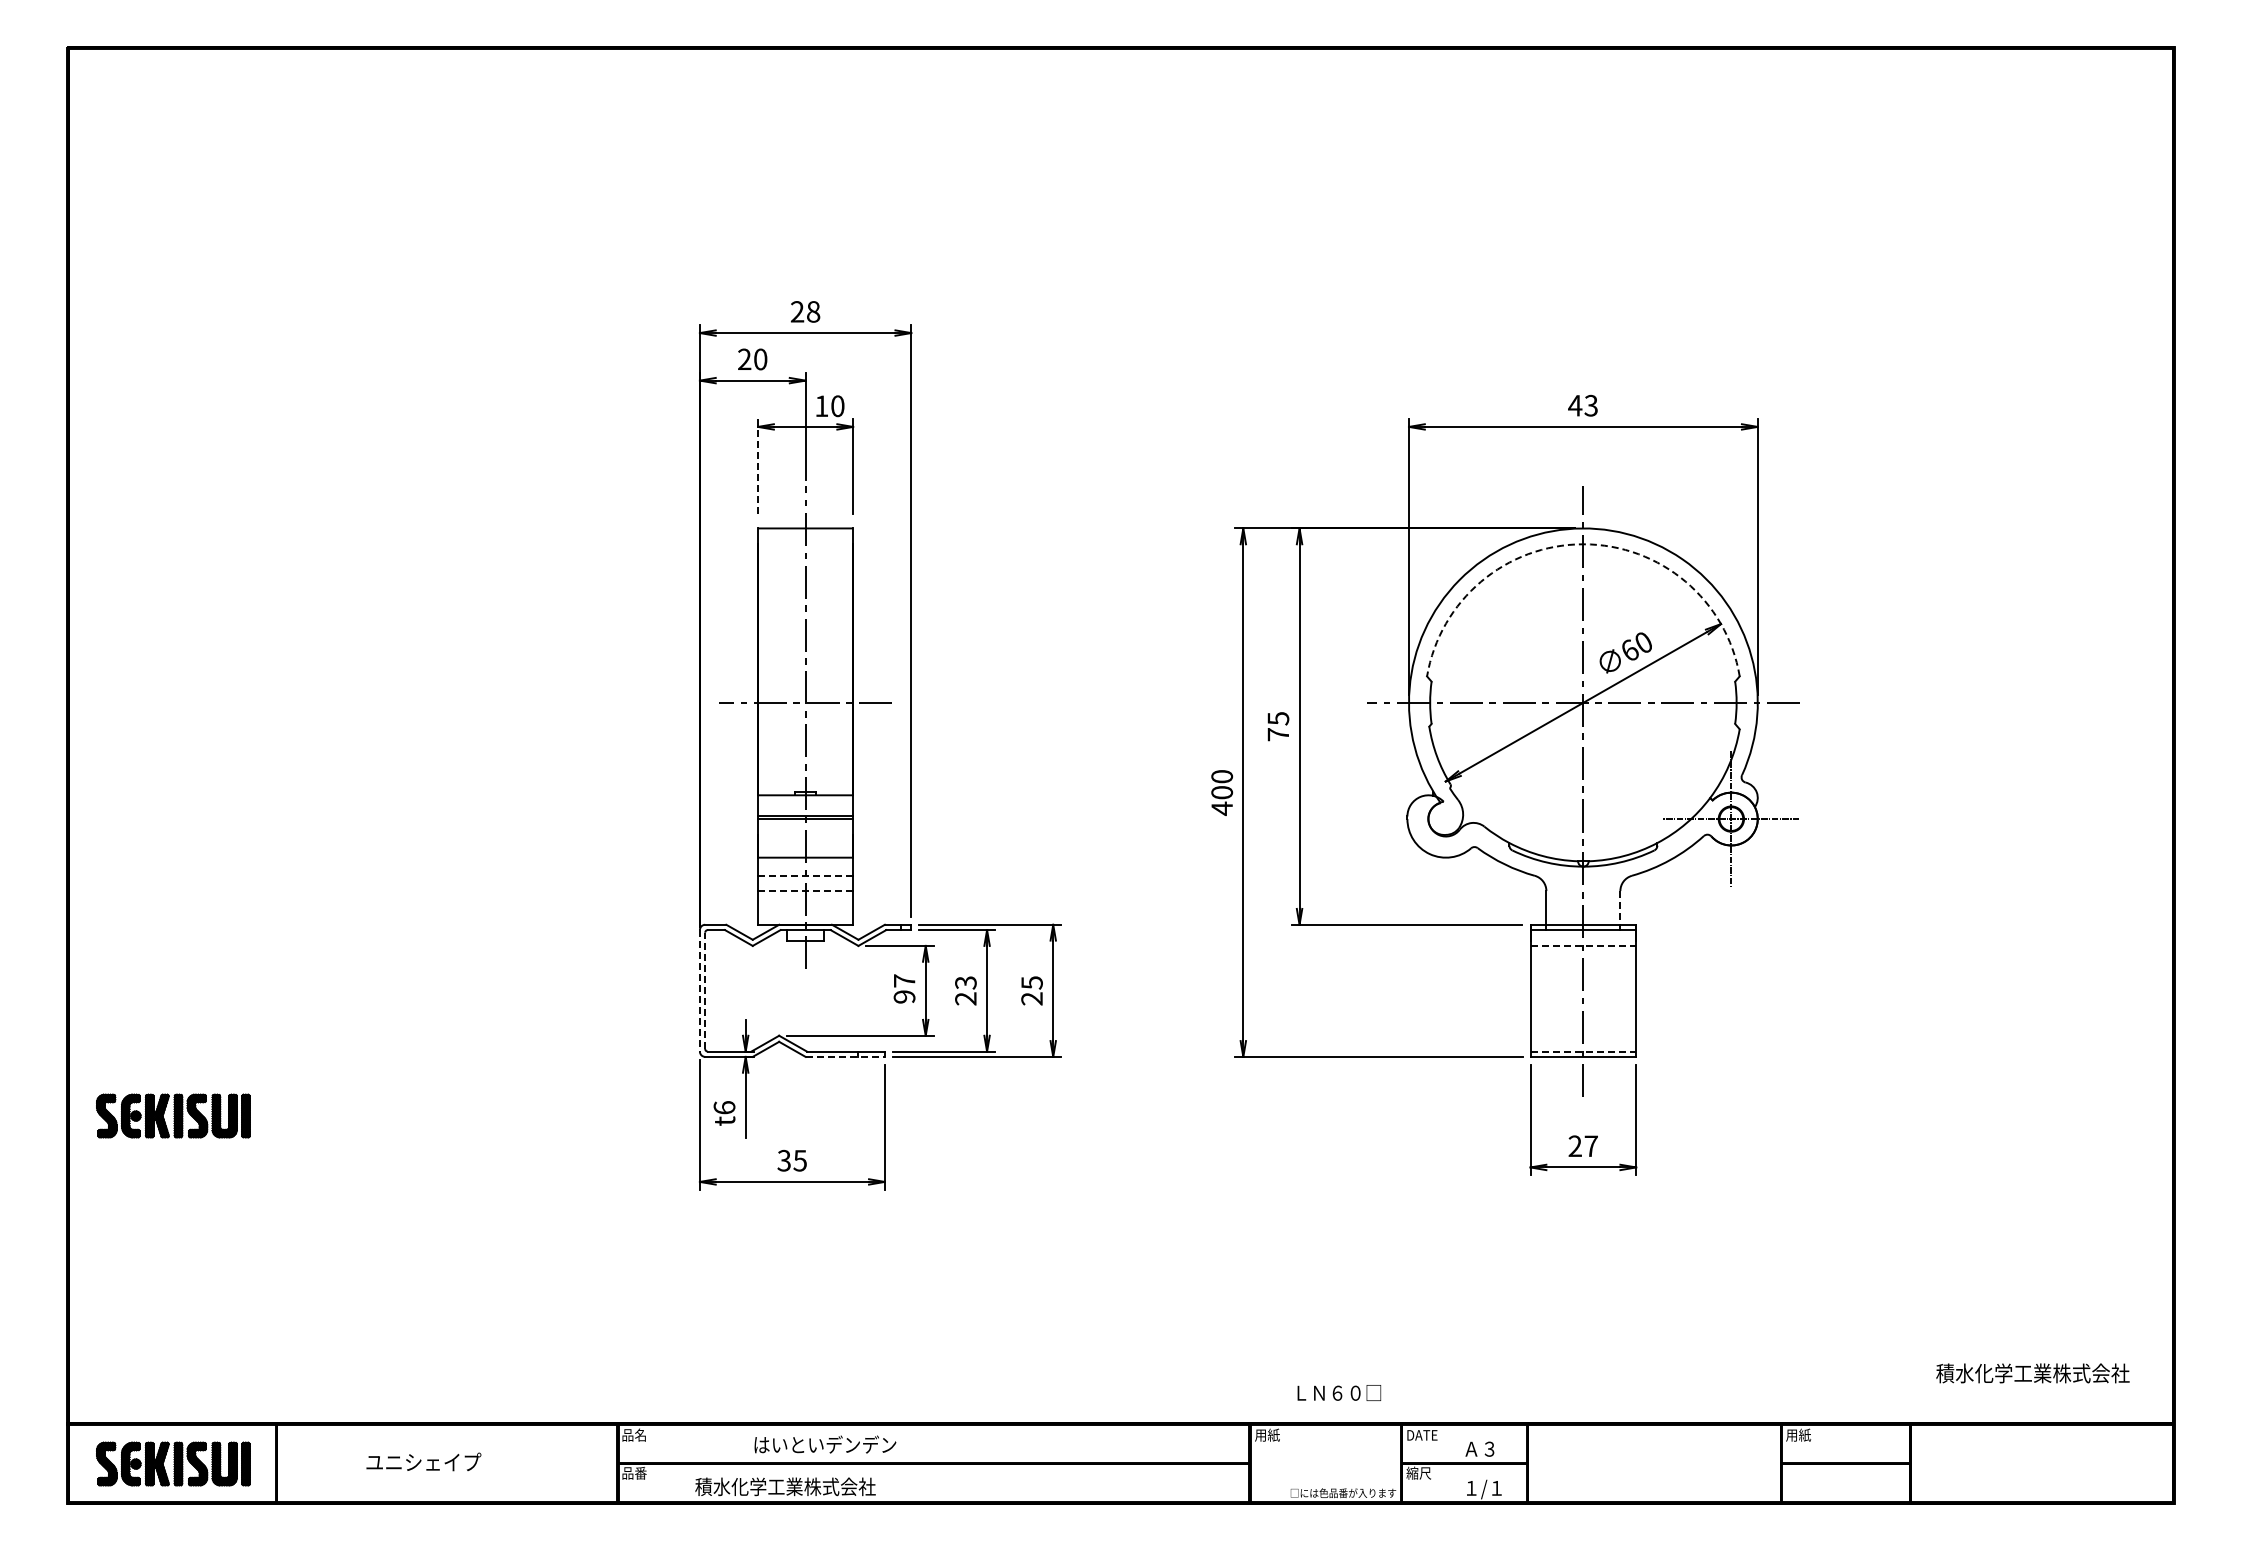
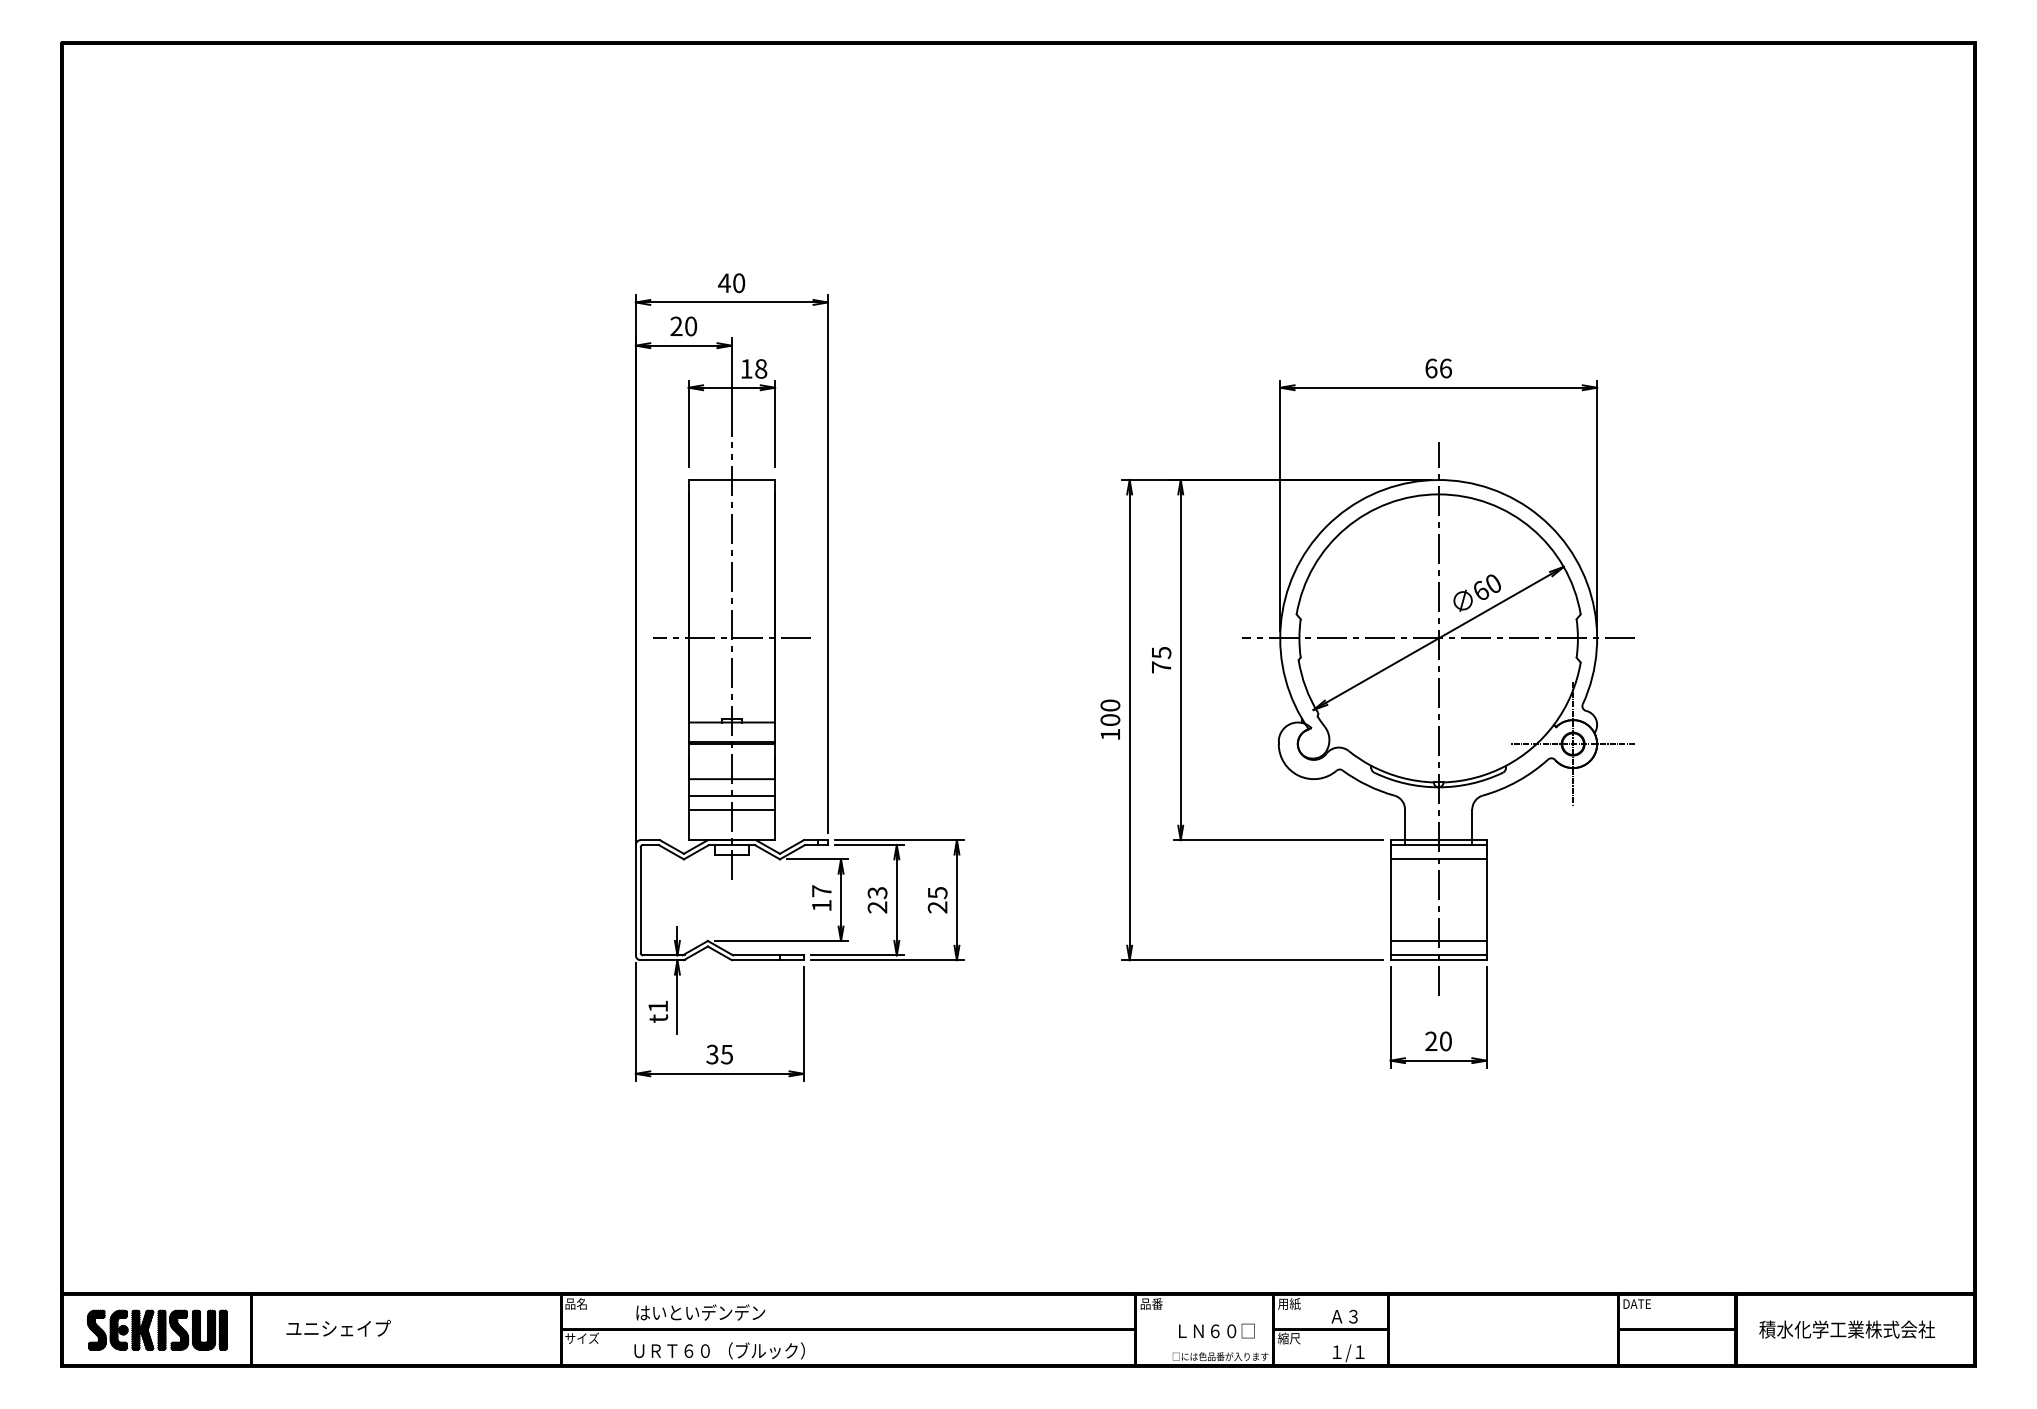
text: (805, 311) -> (731, 282), 28 -> 40
text: (1583, 405) -> (1438, 368), 43 -> 66
text: (837, 406) -> (760, 369), 10 -> 18
line: (758, 466) -> (689, 423), dashed -> solid
arc: (1583, 544) -> (1438, 494), dashed -> solid
text: (1221, 808) -> (1109, 734), 400 -> 100
line: (805, 875) -> (731, 795), dashed -> solid
line: (805, 891) -> (731, 809), dashed -> solid
line: (1620, 907) -> (1472, 824), dashed -> solid
line: (1583, 945) -> (1438, 858), dashed -> solid
line: (699, 990) -> (635, 899), dashed -> solid
line: (705, 990) -> (640, 899), dashed -> solid
text: (904, 996) -> (821, 905), 97 -> 17
line: (1583, 1035) -> (1438, 940), added
line: (1583, 1051) -> (1438, 955), dashed -> solid
line: (845, 1056) -> (768, 959), dashed -> solid
text: (724, 1107) -> (658, 1006), t6 -> t1
part: (173, 1115) -> (157, 1013), removed
text: (1590, 1146) -> (1445, 1041), 27 -> 20
text: (2032, 1373) -> (1846, 1329), moved
text: (1339, 1392) -> (1217, 1330), moved
text: (1267, 1434) -> (1151, 1303), 用紙 -> 品番
text: (1421, 1434) -> (1291, 1303), DATE -> 用紙
text: (1801, 1434) -> (1636, 1303), 用紙 -> DATE
text: (825, 1444) -> (700, 1312), moved
text: (423, 1461) -> (338, 1327), moved
text: (640, 1472) -> (581, 1337), 品番 -> サイズ
text: (790, 1486) -> (718, 1350), 積水化学工業株式会社 -> ＵＲＴ６０ （ブルック）

